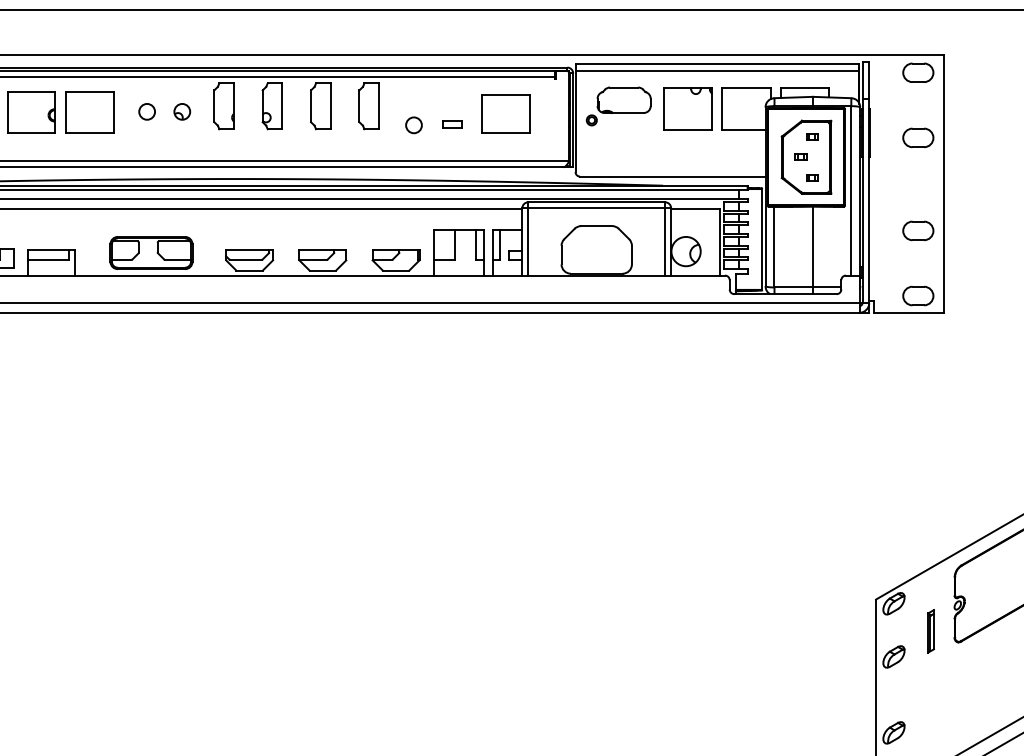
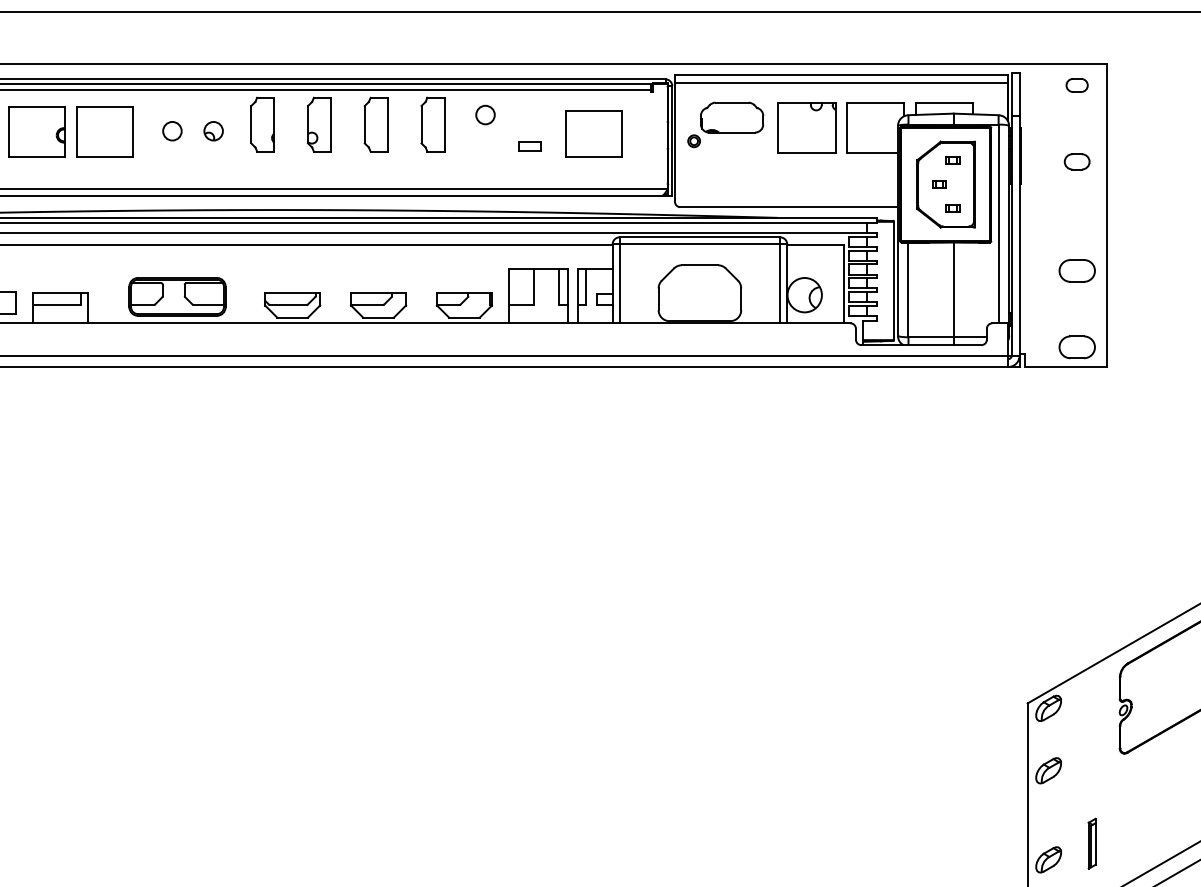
part: (917, 72) -> (1076, 85), size x0.6
circle: (413, 124) -> (485, 114), moved
part: (917, 137) -> (1076, 161), size x0.7
part: (930, 631) -> (1091, 843), moved

